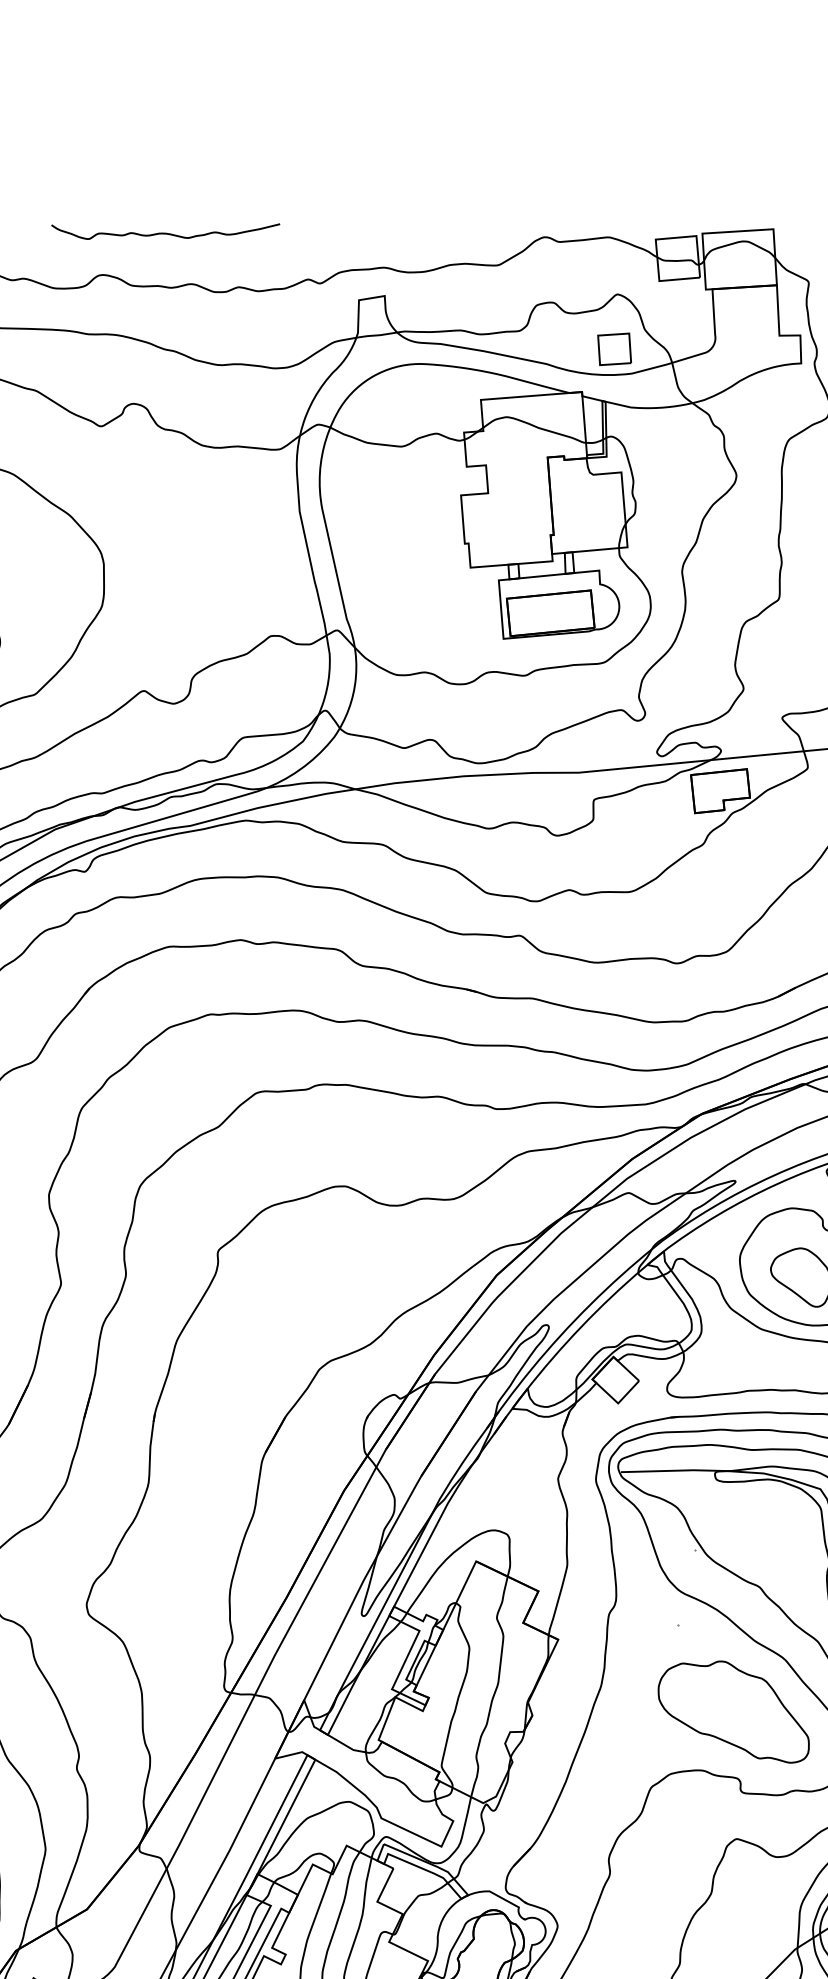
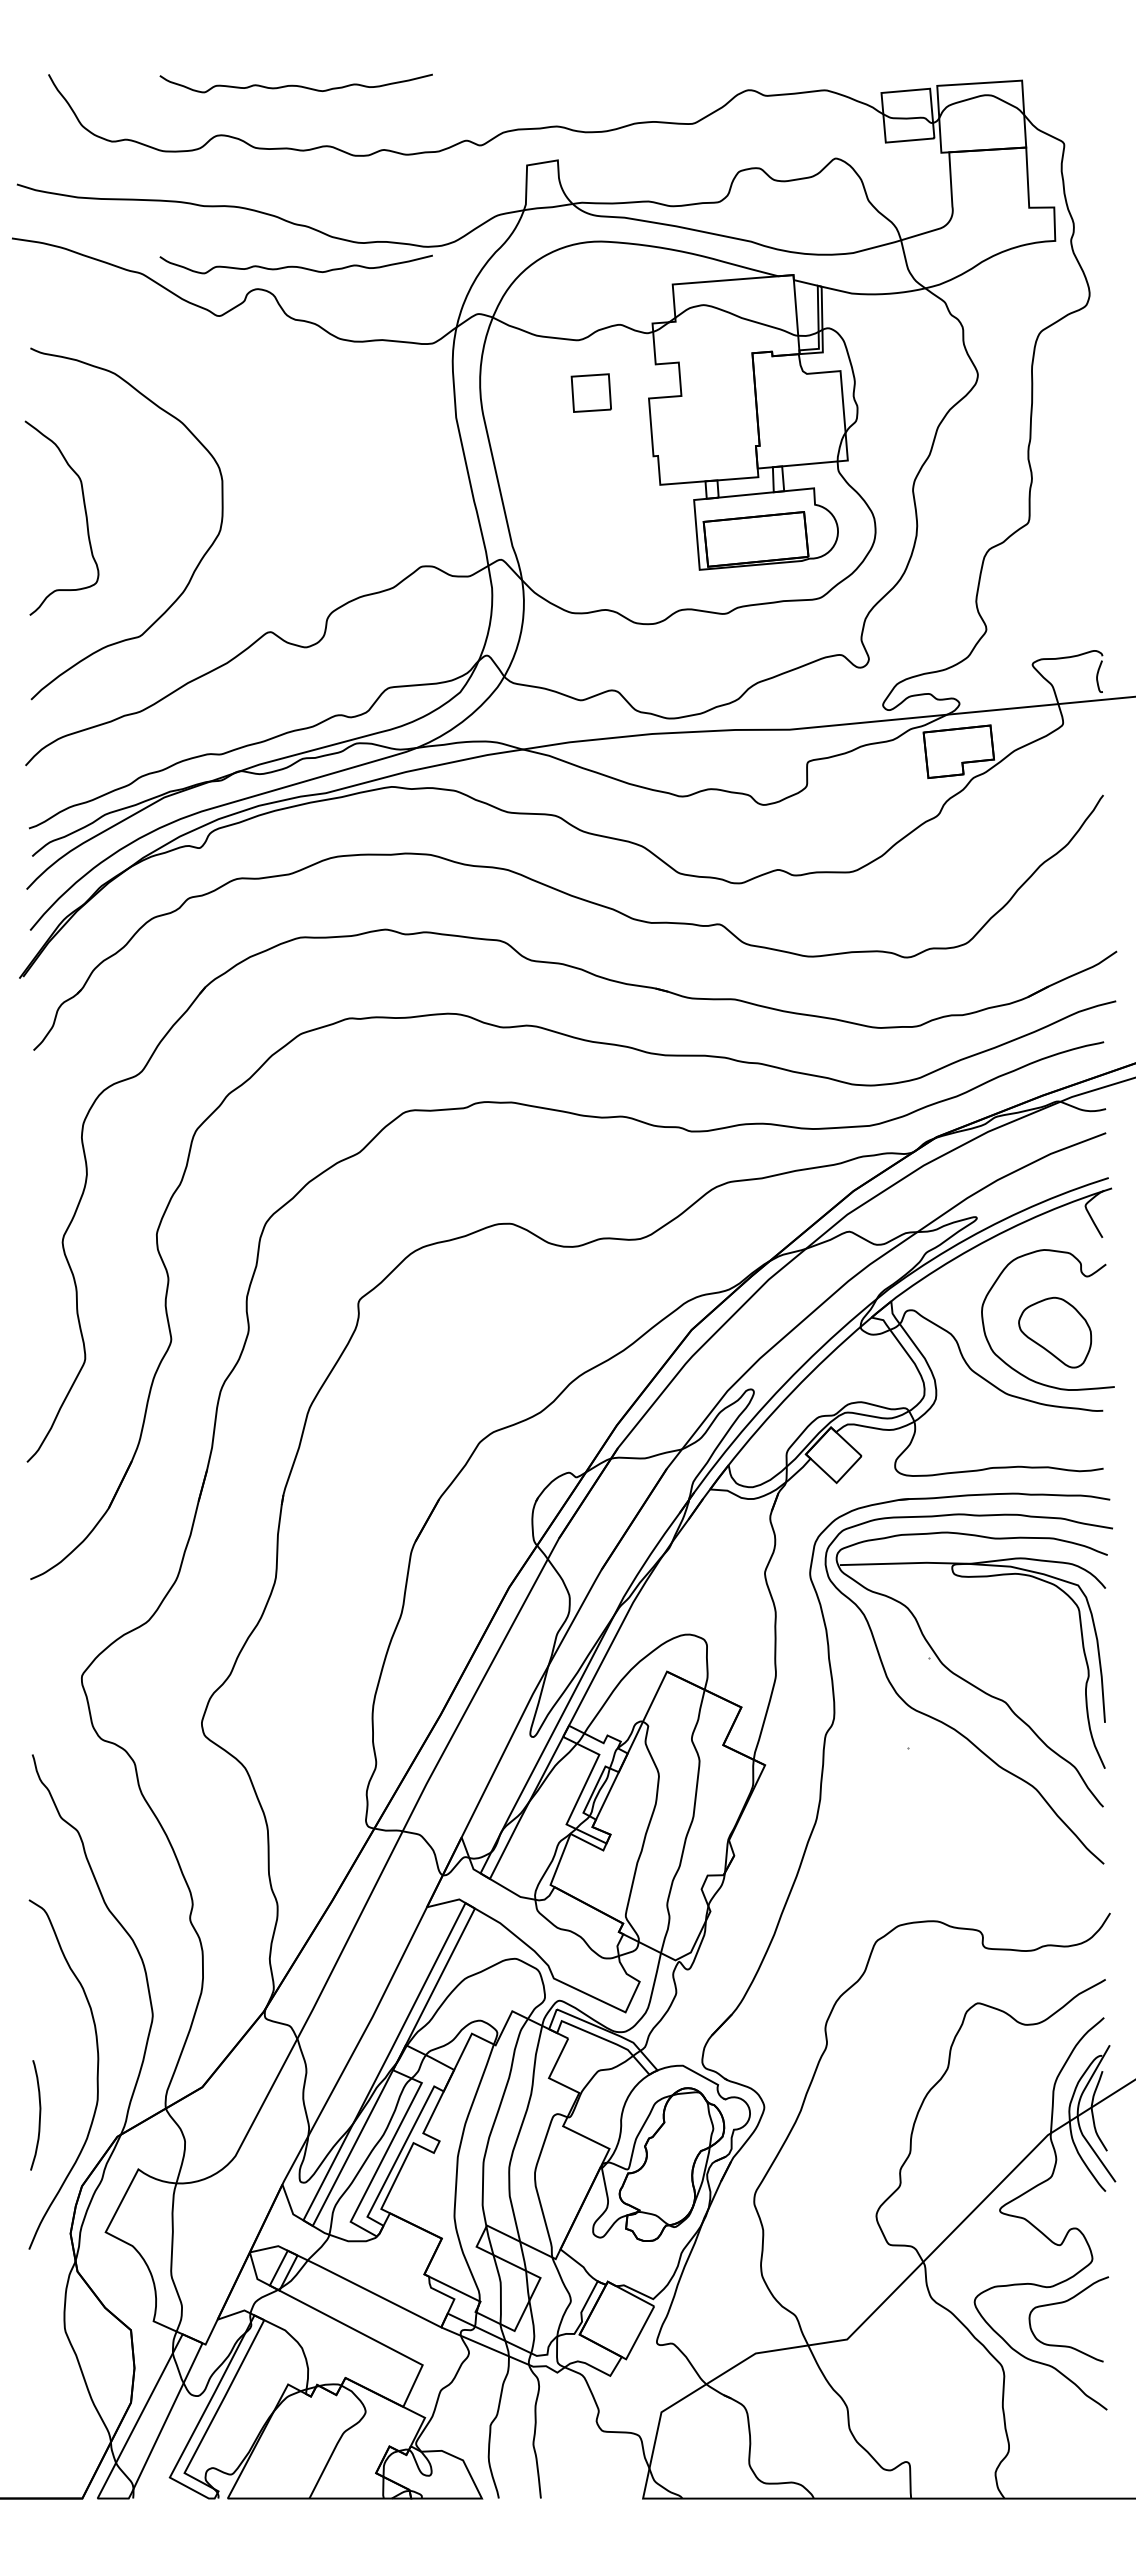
part: (613, 348) -> (590, 392), moved
curve: (165, 384) -> (295, 266), added
part: (733, 1711) -> (974, 1851), removed

